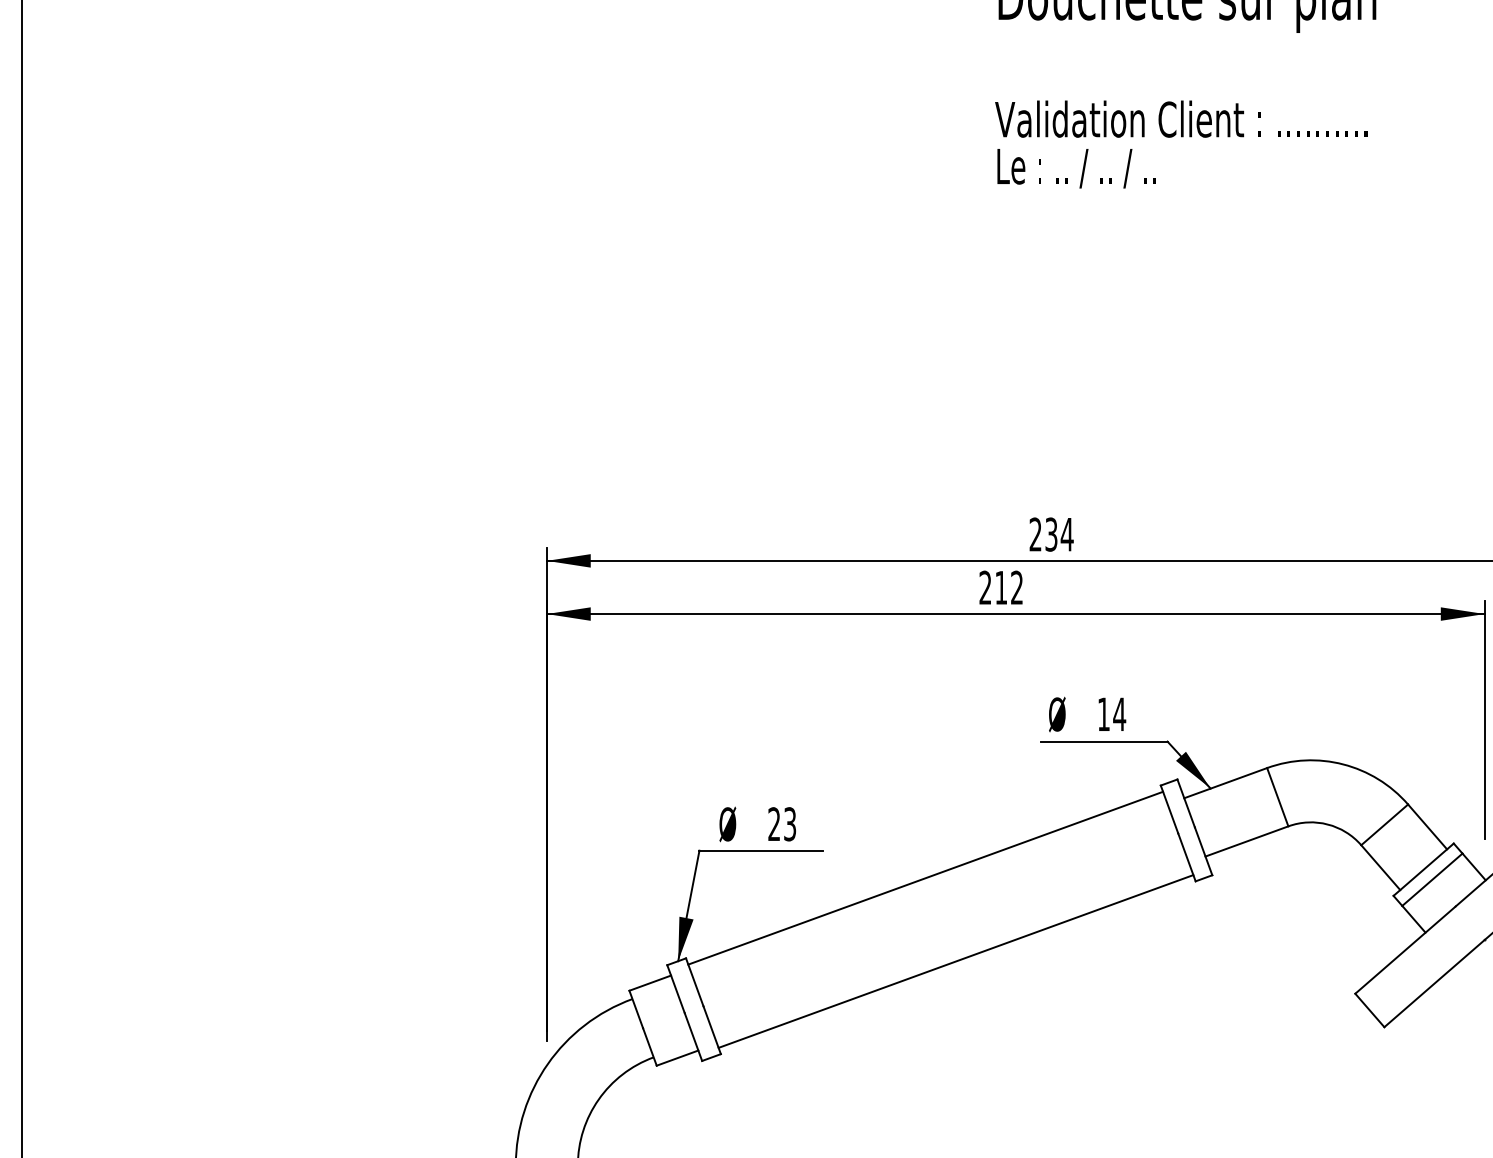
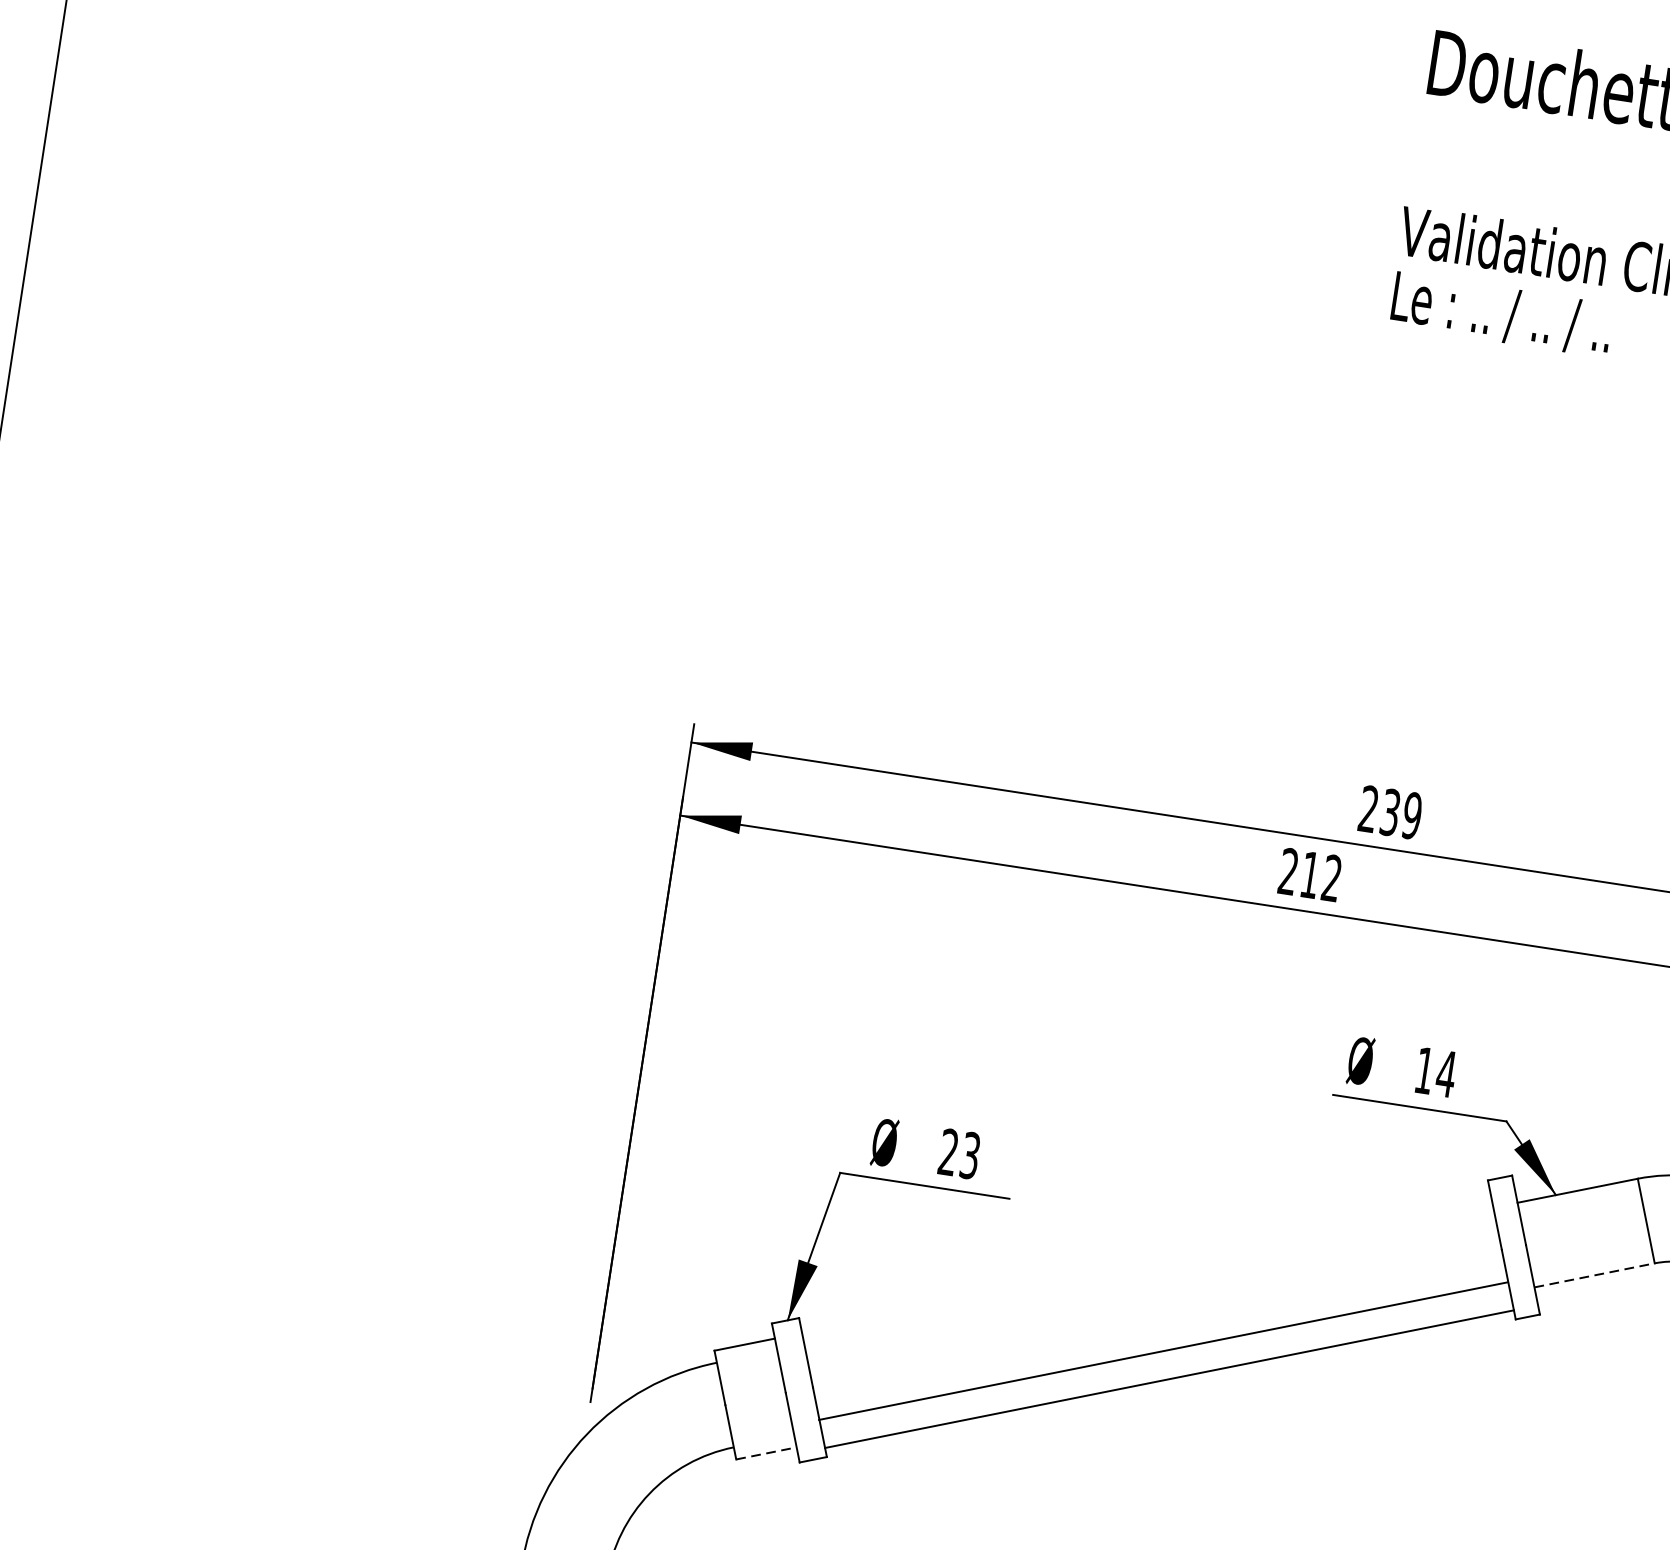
text: (1066, 534) -> (1411, 815), 234 -> 239
line: (1247, 841) -> (1595, 1275), solid -> dashed
line: (925, 877) -> (1163, 1350), moved
line: (678, 1057) -> (767, 1452), solid -> dashed

